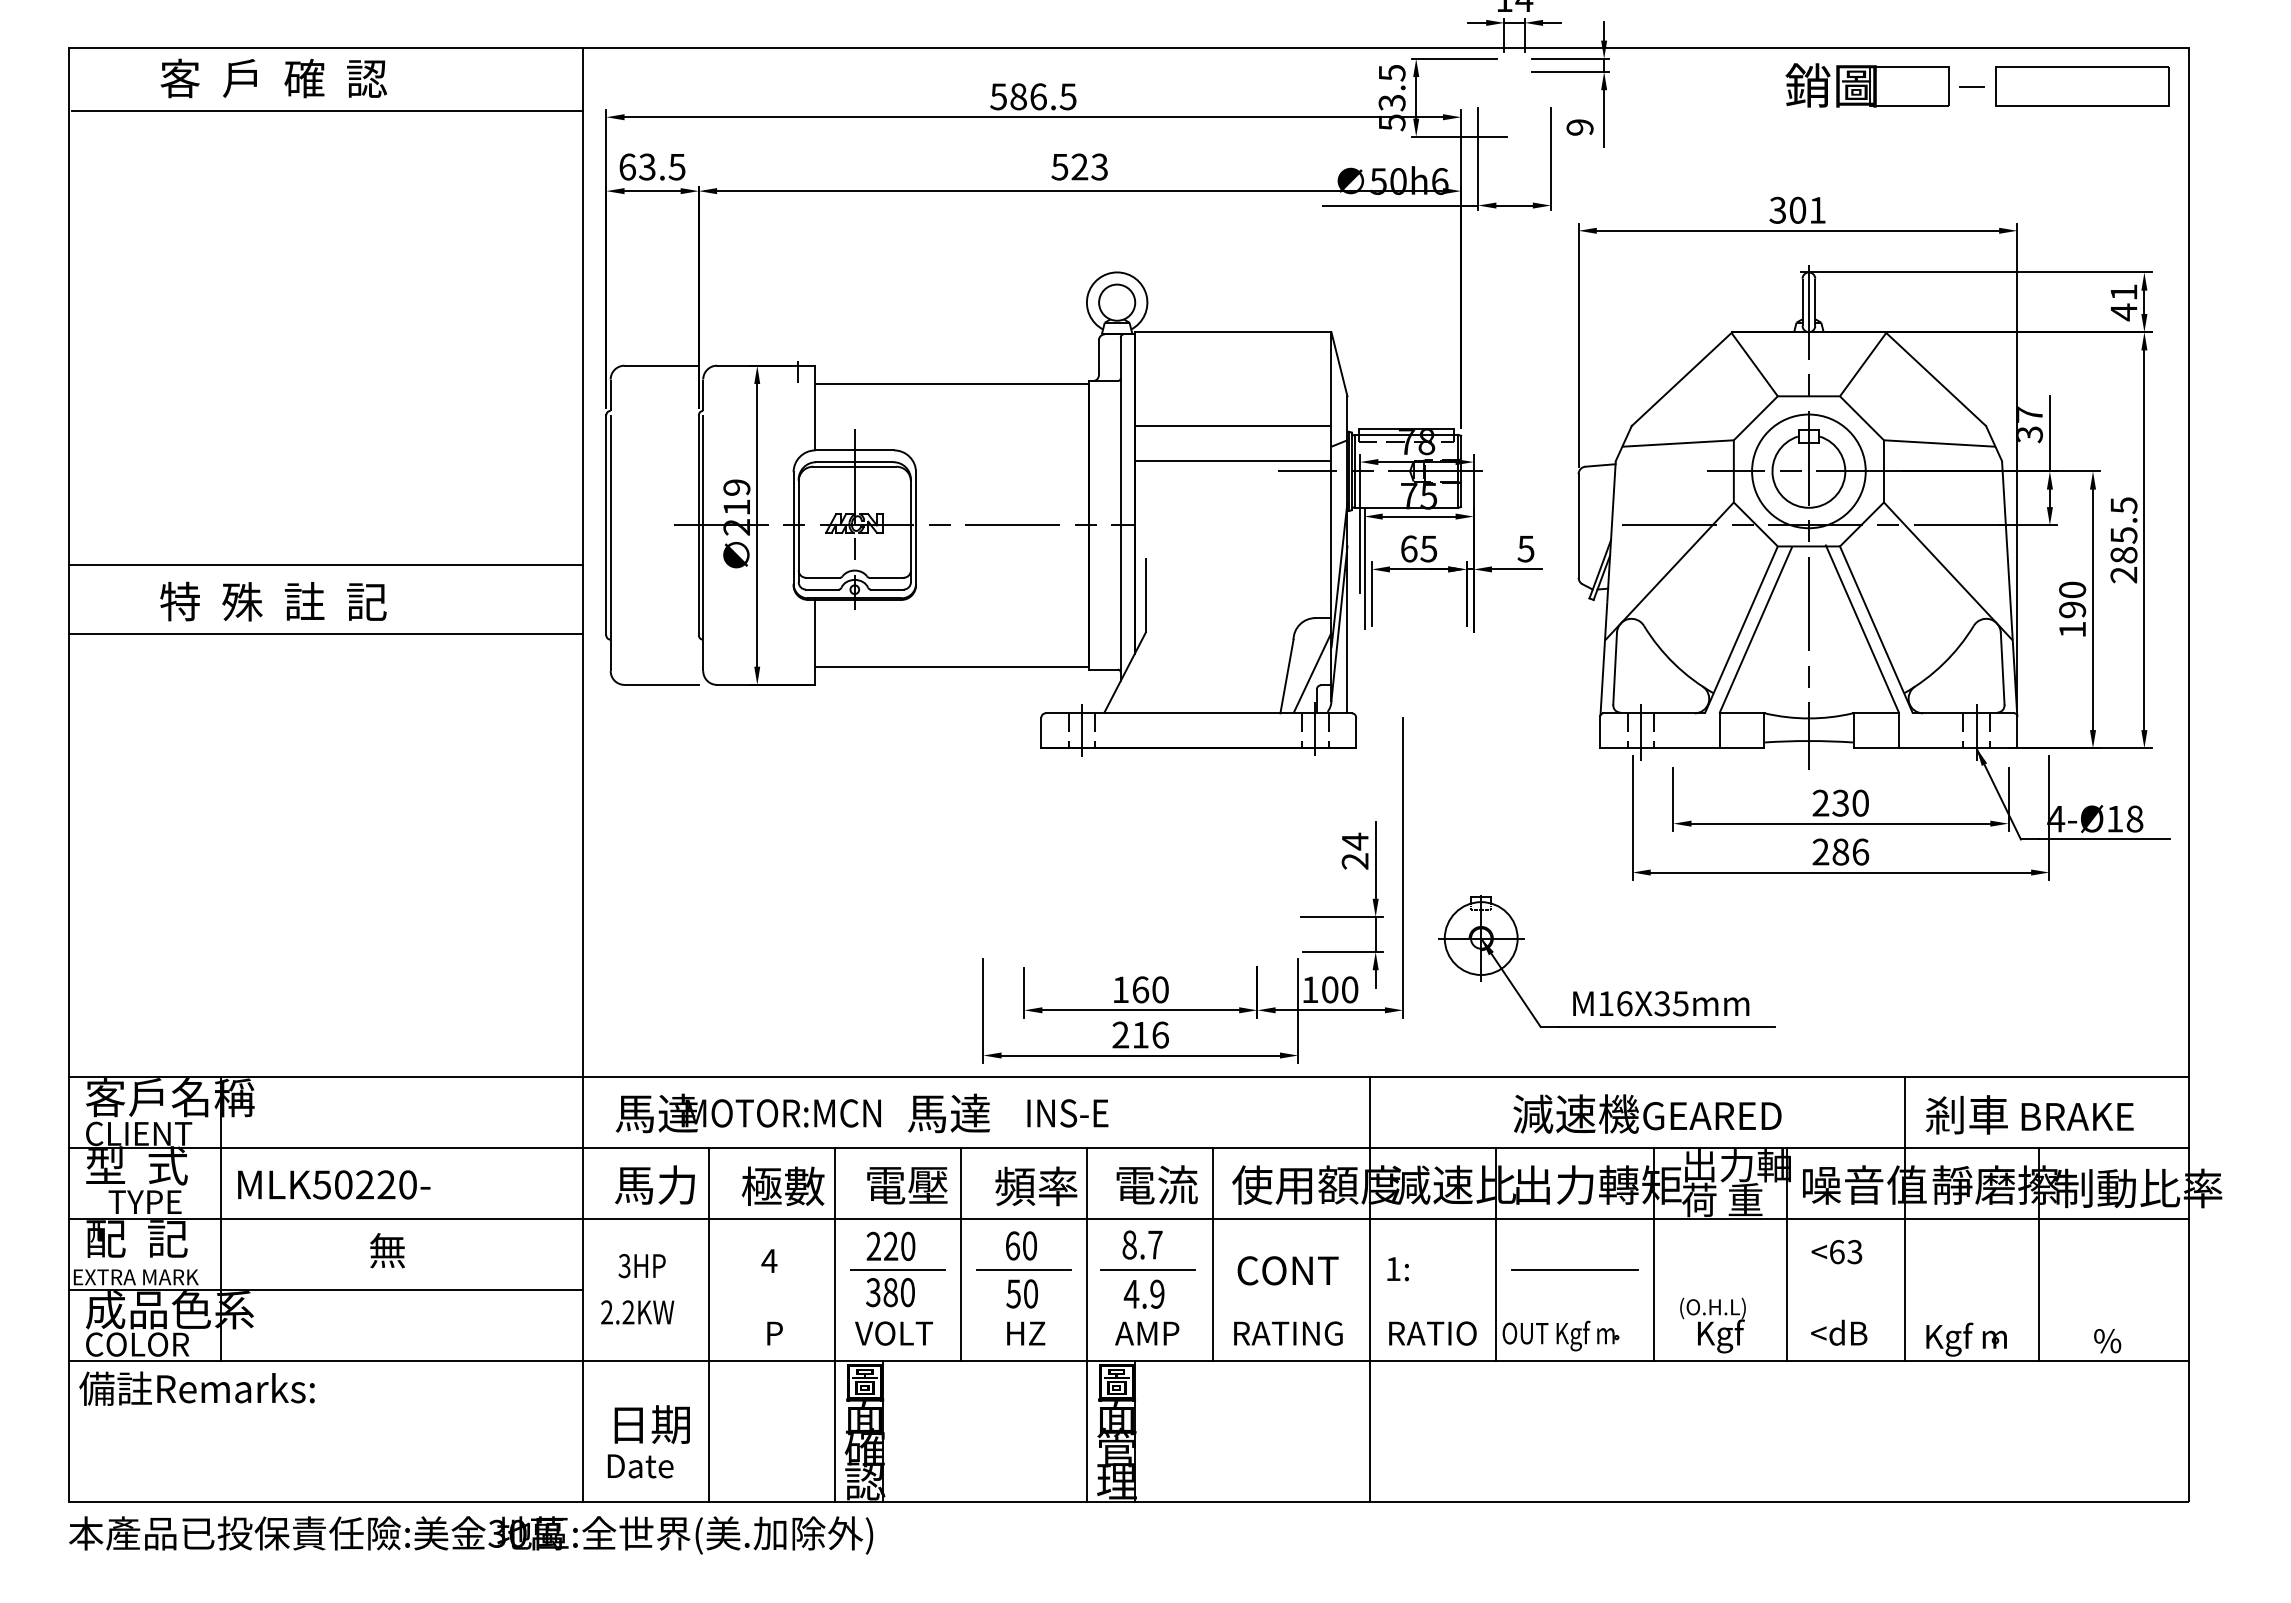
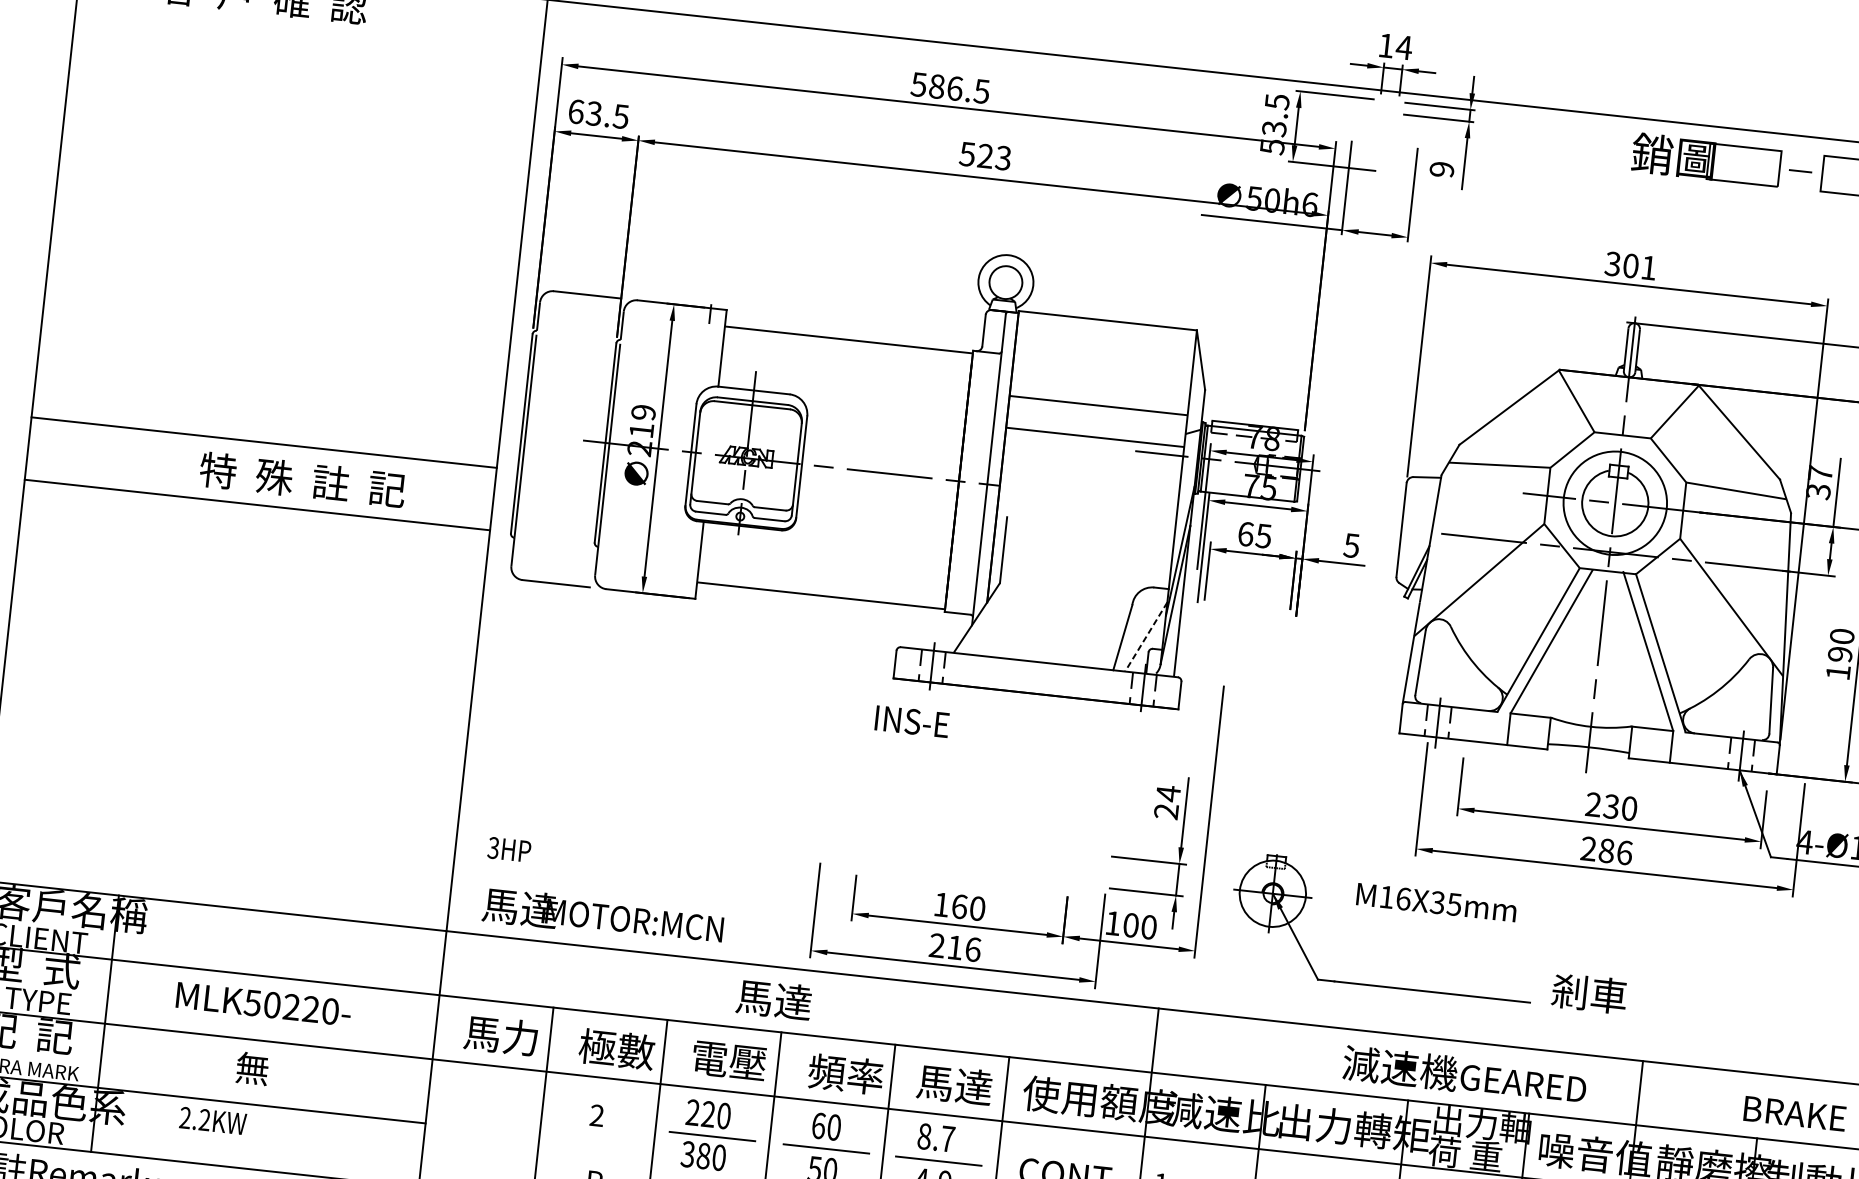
line: (327, 111) -> (310, 32), removed
text: (273, 601) -> (302, 479), moved
line: (1312, 673) -> (1146, 637), solid -> dashed
text: (1661, 1003) -> (1436, 902), moved
text: (747, 1113) -> (602, 917), moved
text: (1067, 1113) -> (911, 721), moved
text: (1647, 1113) -> (1464, 1074), moved
text: (1966, 1114) -> (1589, 993), moved
text: (334, 1184) -> (264, 1003), moved
text: (1156, 1184) -> (954, 1084), 電流 -> 馬達
text: (769, 1260) -> (597, 1115), 4 -> 2
text: (641, 1265) -> (508, 849), moved
text: (637, 1312) -> (212, 1121), moved

